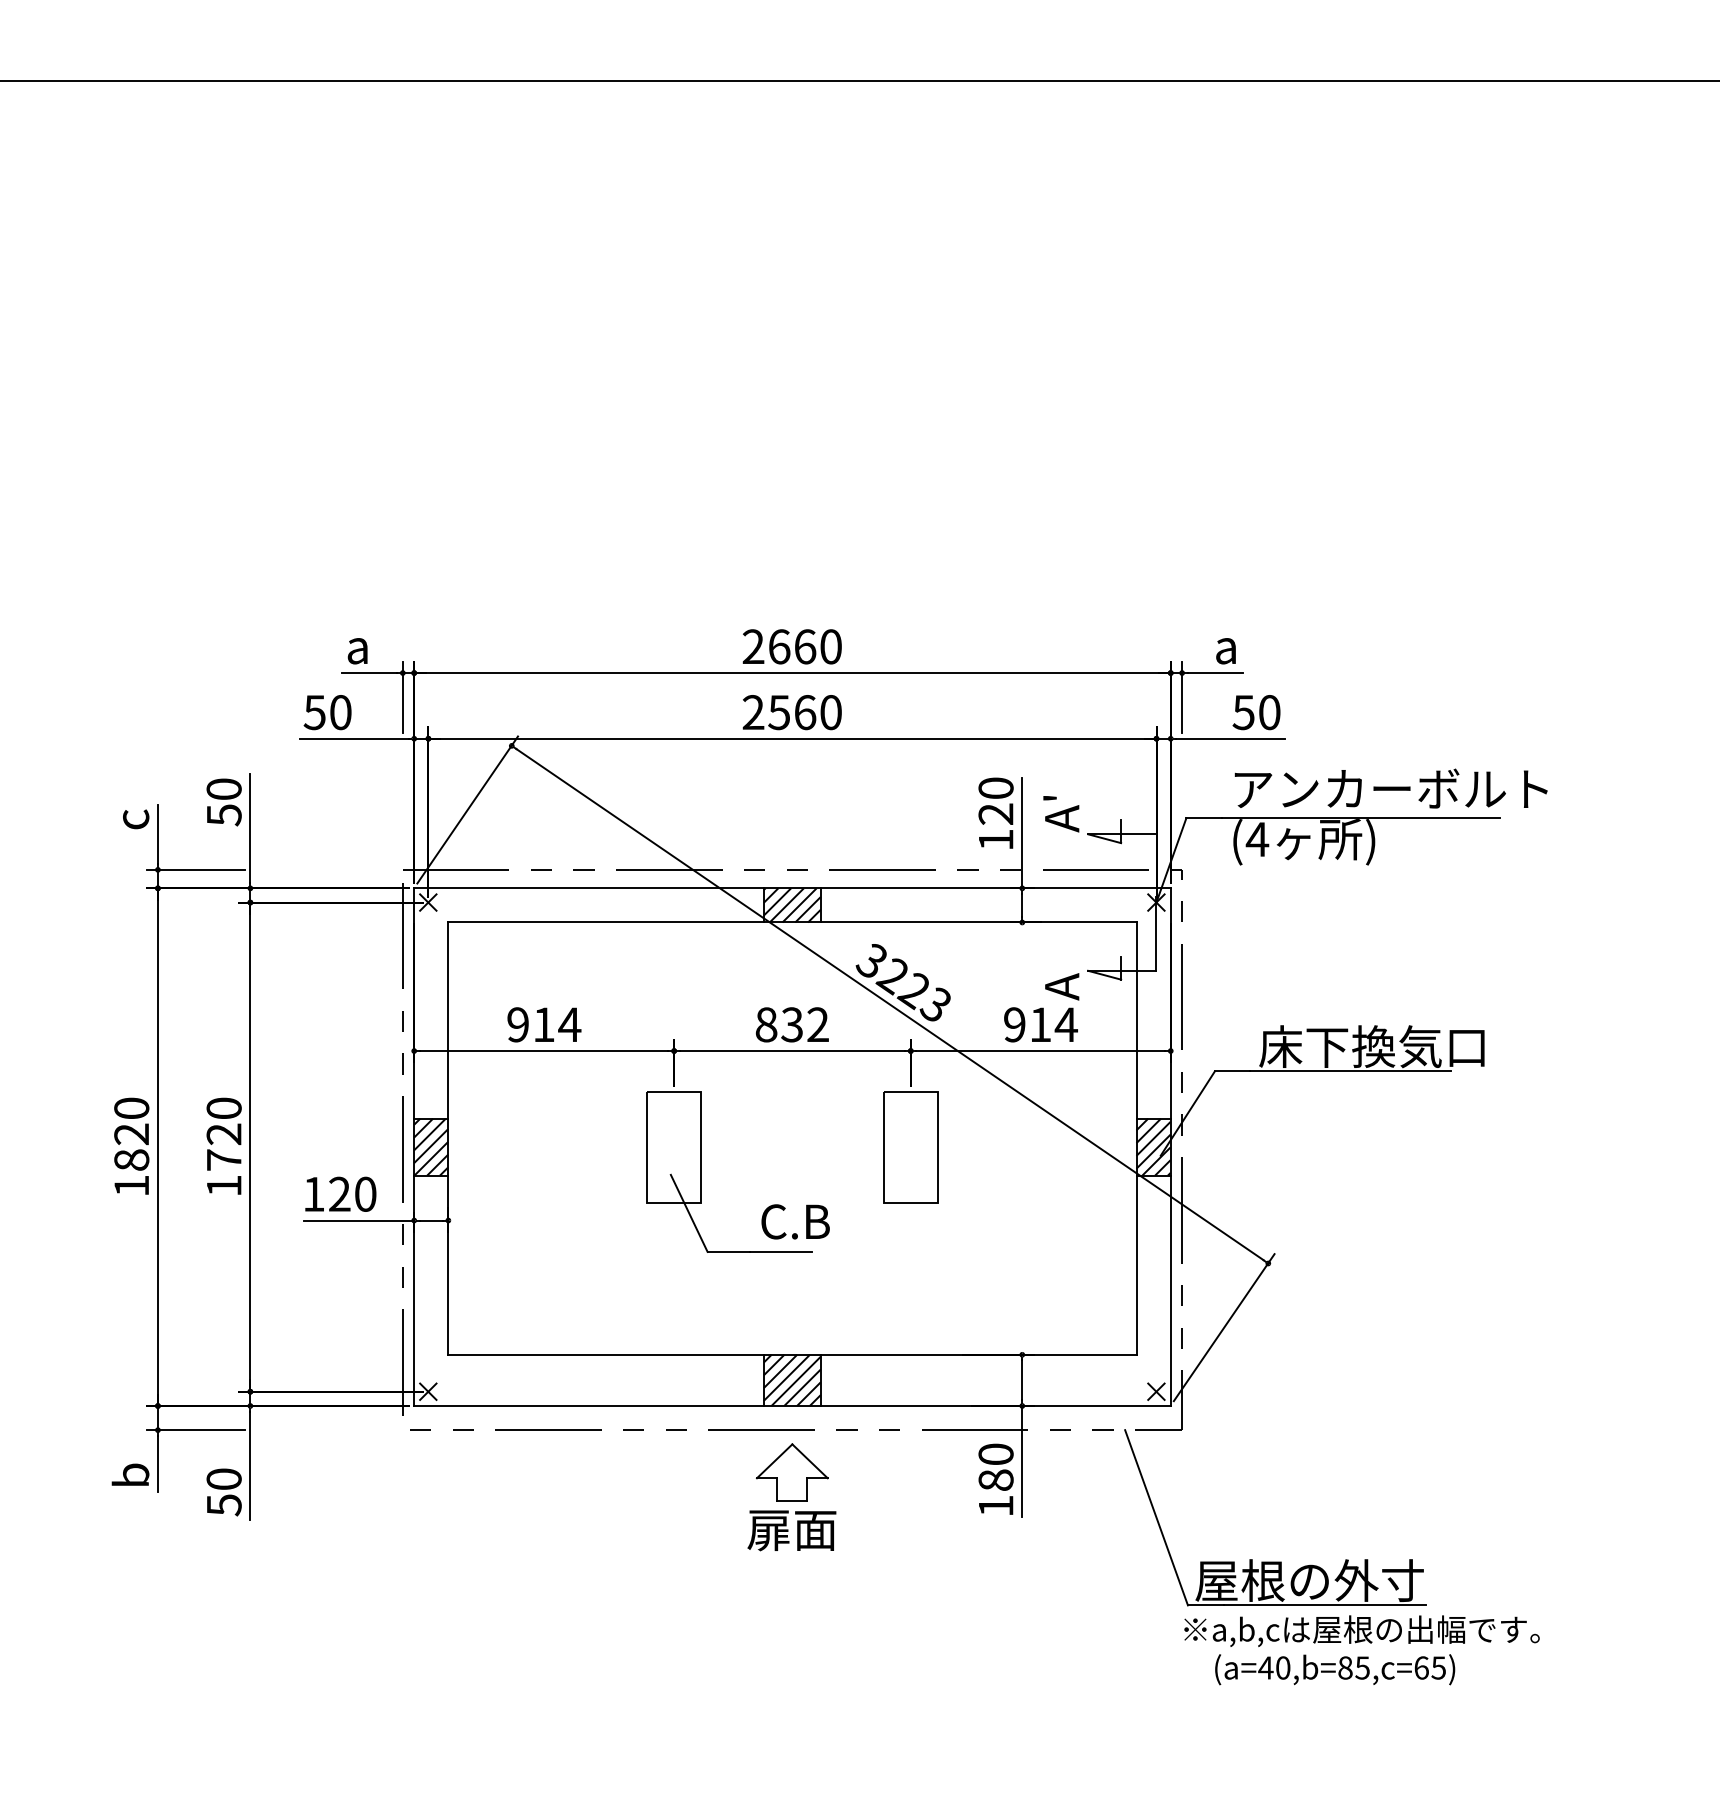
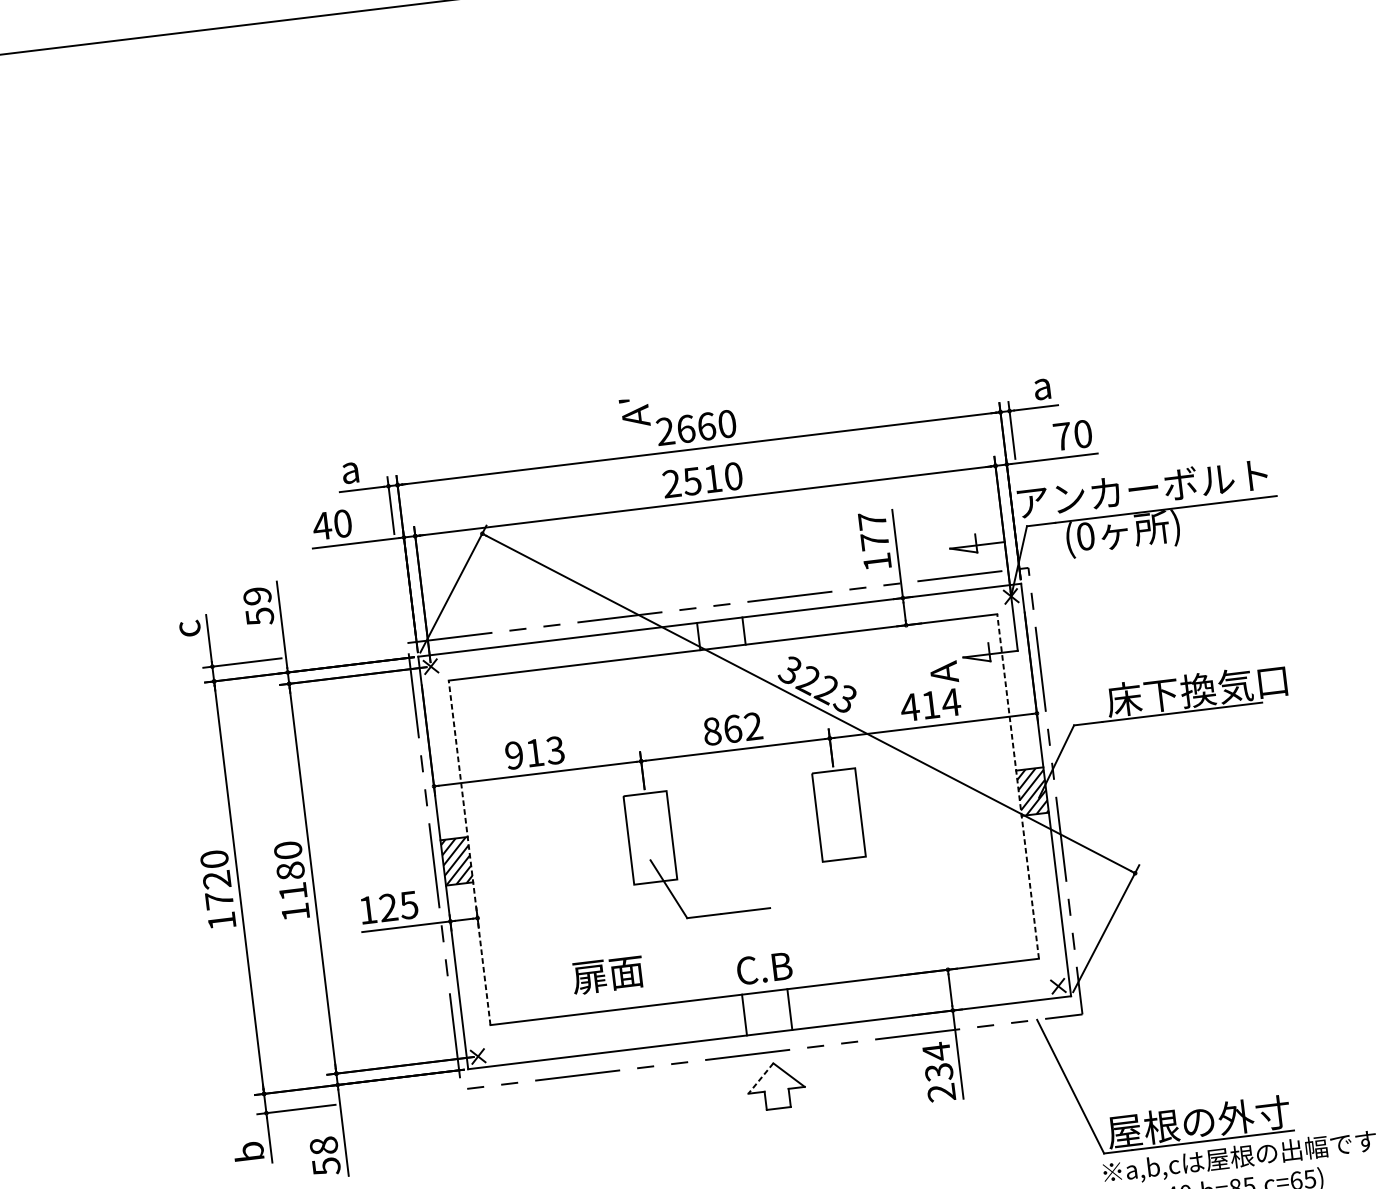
text: (314, 712) -> (321, 526), 50 -> 40
text: (805, 712) -> (713, 478), 2560 -> 2510
text: (1243, 712) -> (1062, 436), 50 -> 70
text: (1390, 788) -> (1142, 488), moved
text: (223, 789) -> (256, 596), 50 -> 59
text: (995, 800) -> (873, 530), 120 -> 177
text: (1061, 814) -> (634, 413), moved
text: (1257, 839) -> (1085, 536), (4 -> (0
hatch: (791, 905) -> (720, 633), removed
text: (569, 1024) -> (555, 750), 914 -> 913
text: (792, 1024) -> (732, 728), 832 -> 862
text: (1014, 1024) -> (909, 707), 914 -> 414
line: (448, 1138) -> (469, 852), solid -> dashed
line: (1136, 1138) -> (1018, 786), solid -> dashed
text: (223, 1146) -> (291, 880), 1720 -> 1180
text: (131, 1159) -> (219, 900), 1820 -> 1720
text: (365, 1193) -> (409, 904), 120 -> 125
text: (795, 1221) -> (764, 968), moved
hatch: (791, 1379) -> (766, 1011), removed
line: (774, 1461) -> (760, 1078), solid -> dashed
text: (223, 1478) -> (323, 1145), 50 -> 58
text: (995, 1479) -> (938, 1071), 180 -> 234
text: (791, 1530) -> (607, 975), moved

